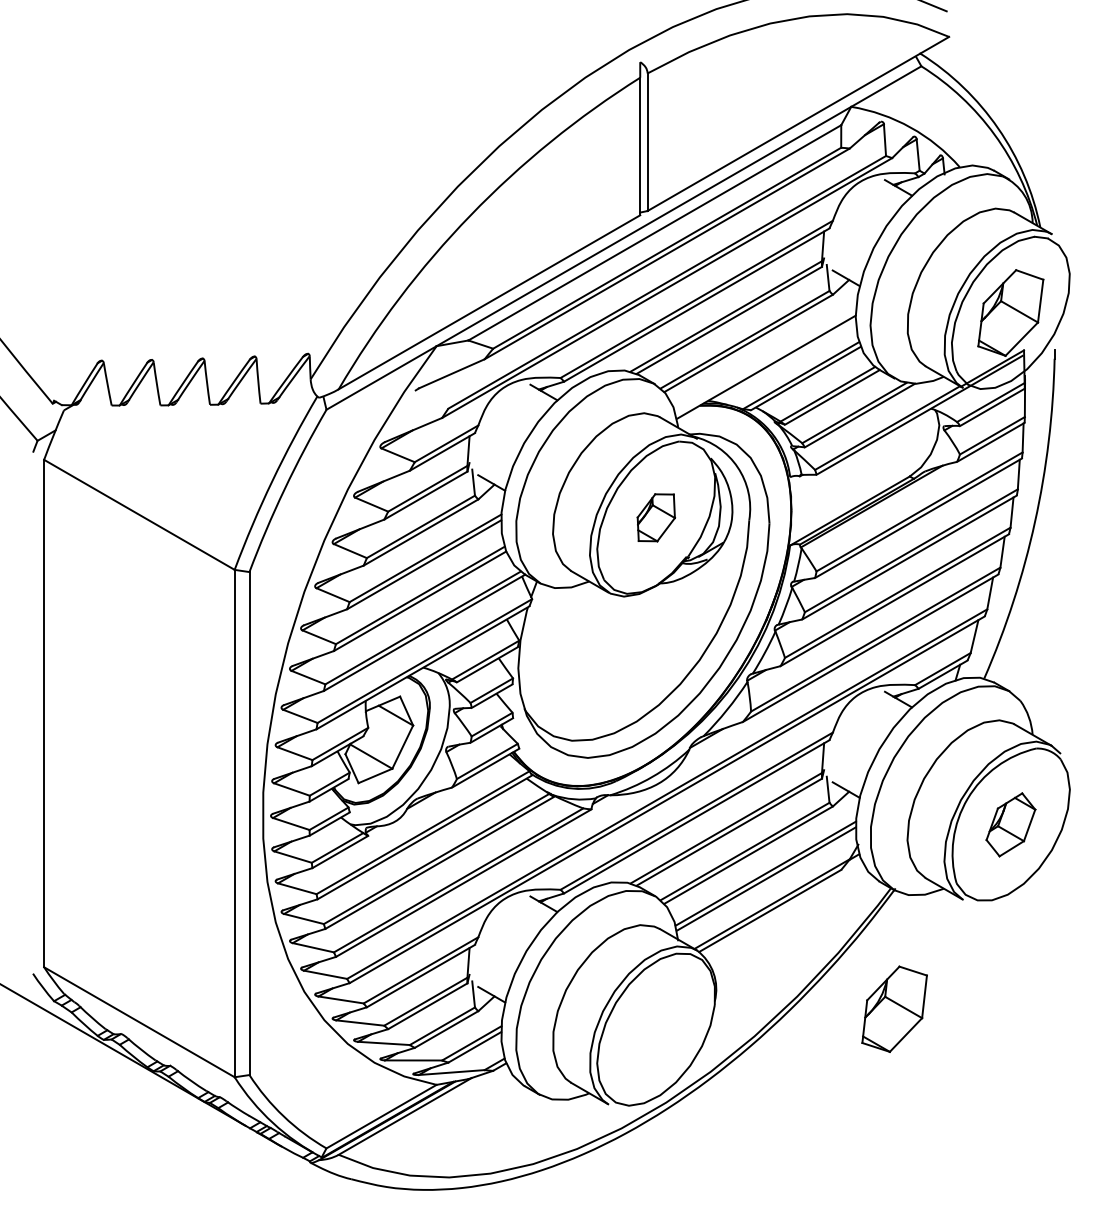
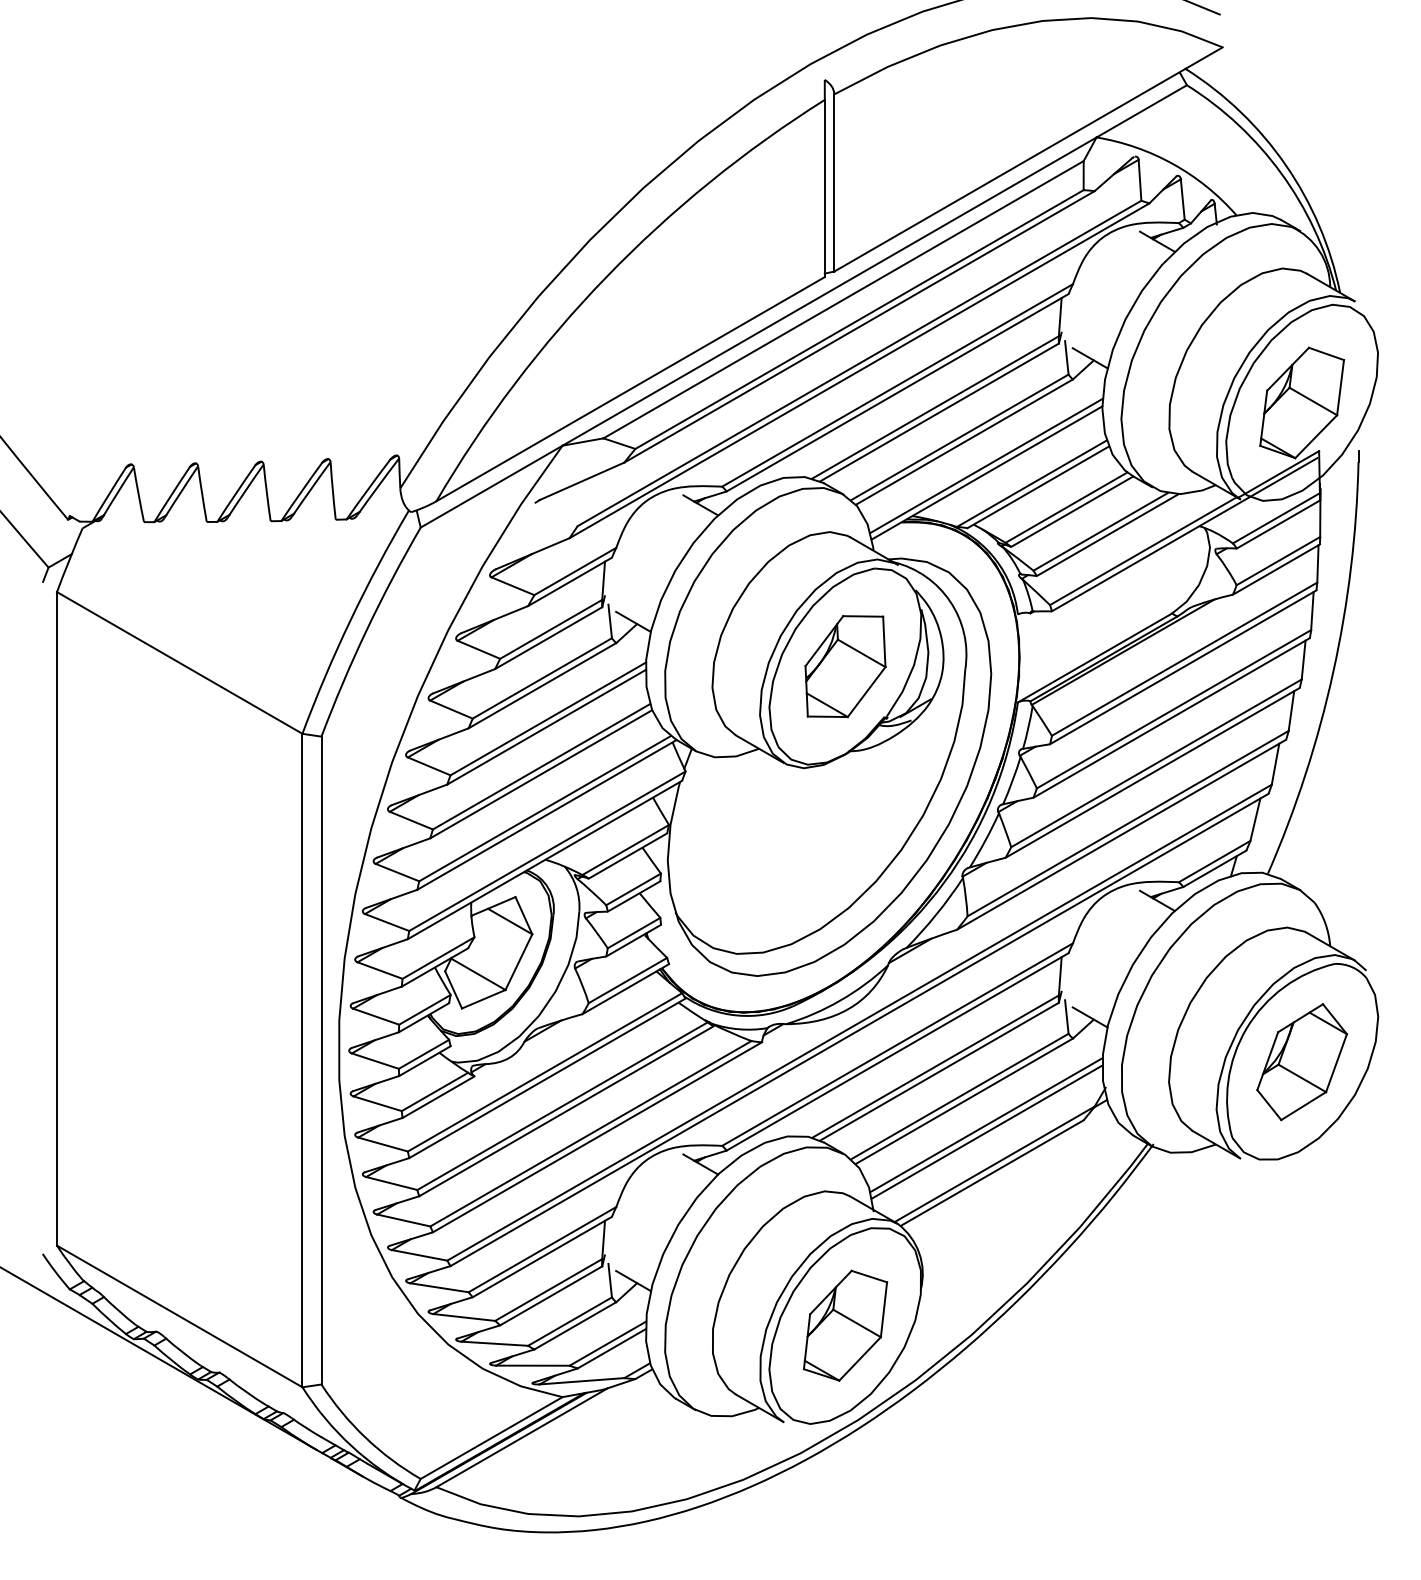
line: (765, 361) -> (986, 465), added
part: (656, 517) -> (845, 666), size x1.67
part: (1011, 825) -> (1302, 1062), size x1.43
part: (894, 1009) -> (845, 1325), moved

